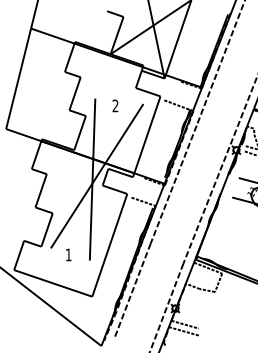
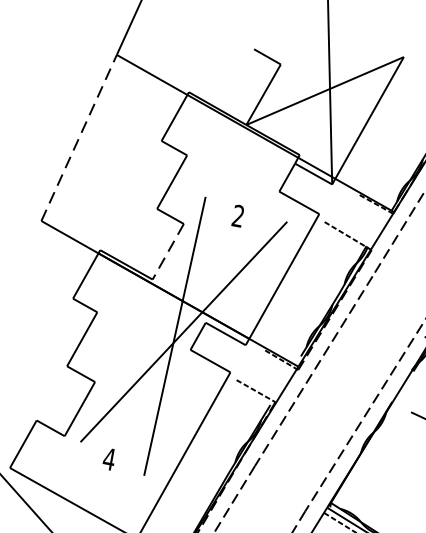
line: (18, 78) -> (79, 137), solid -> dashed
line: (79, 133) -> (167, 252), solid -> dashed
text: (68, 254) -> (109, 458), 1 -> 4

